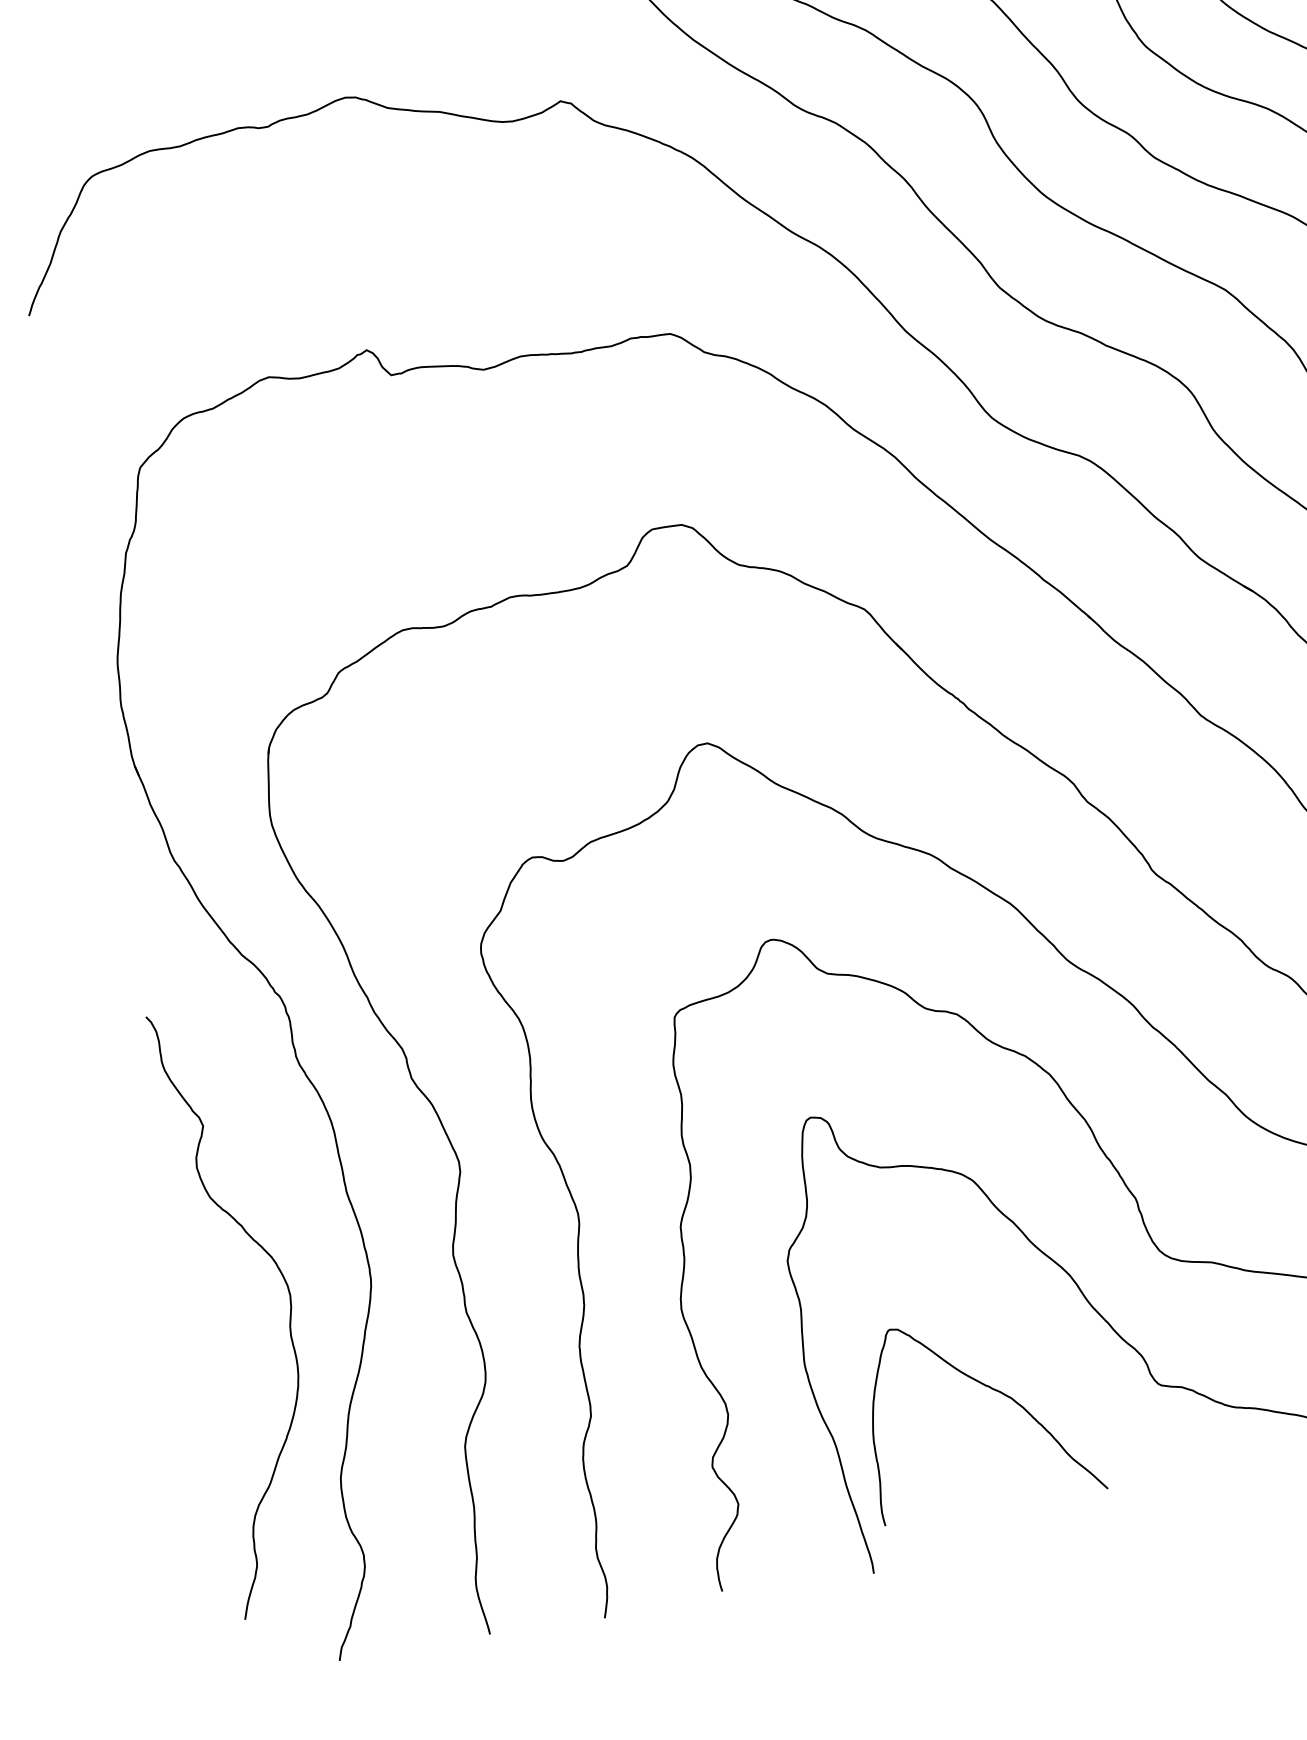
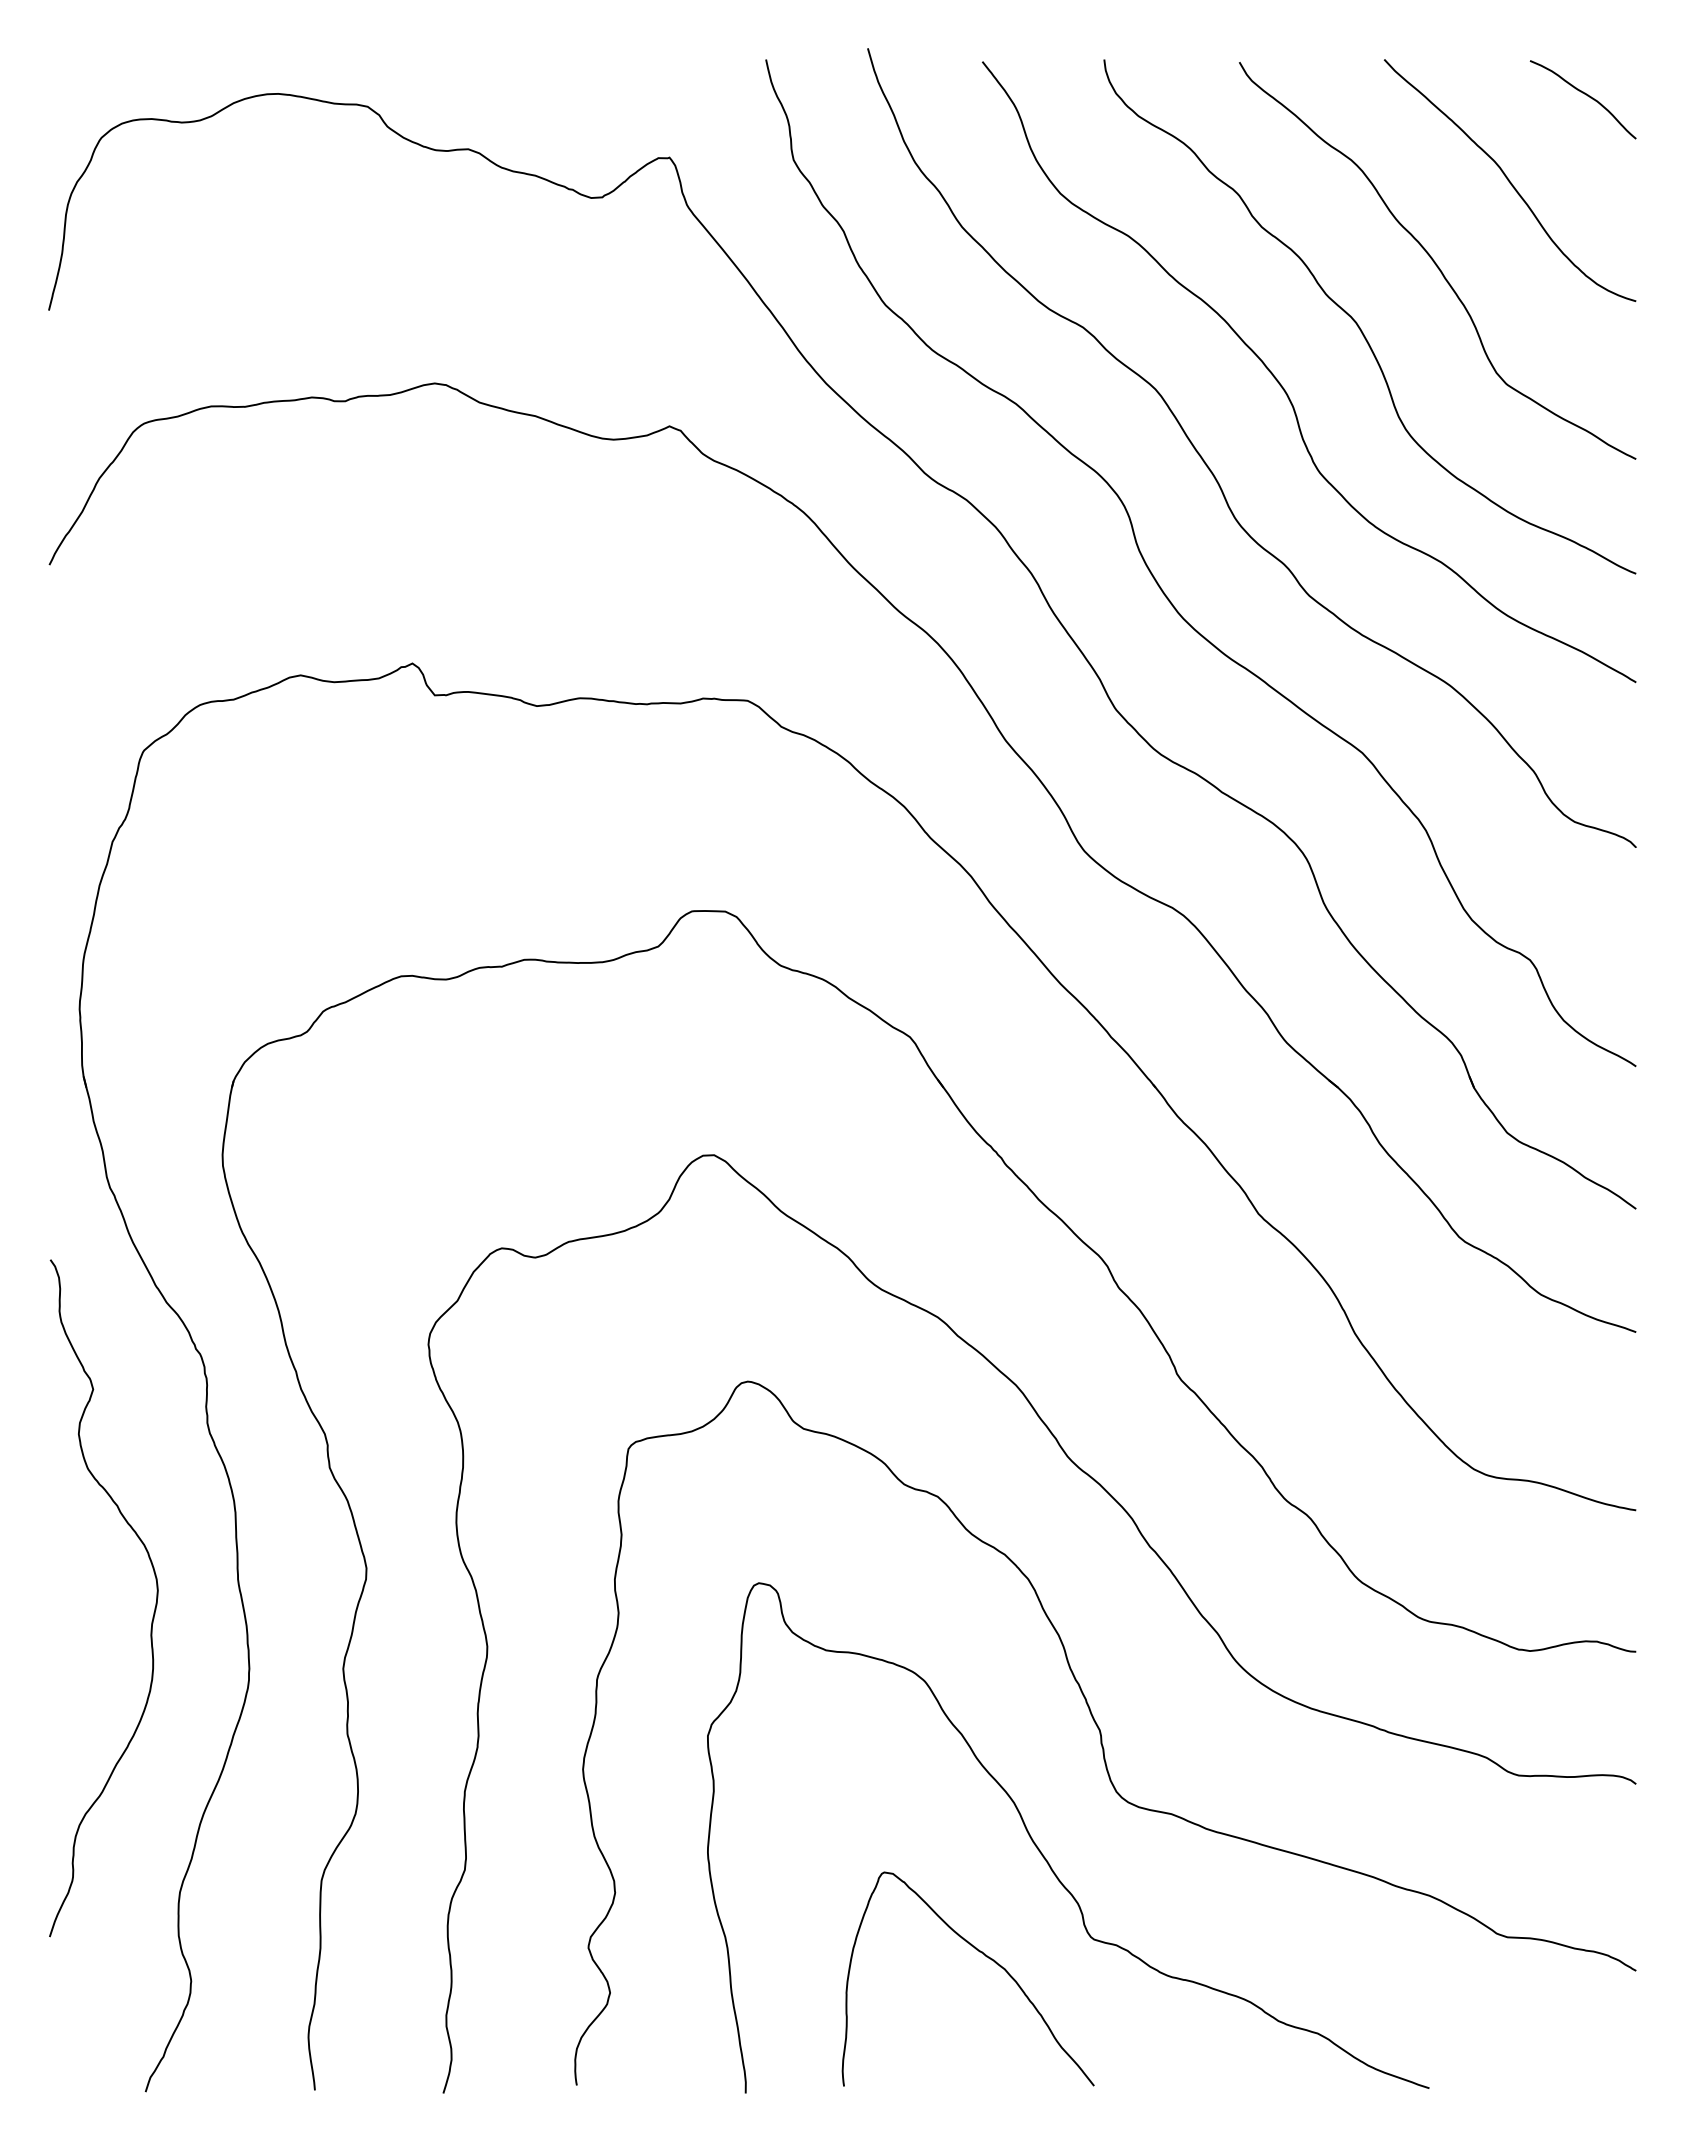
curve: (289, 1311) -> (154, 1607), moved
curve: (993, 1390) -> (986, 1957), moved

